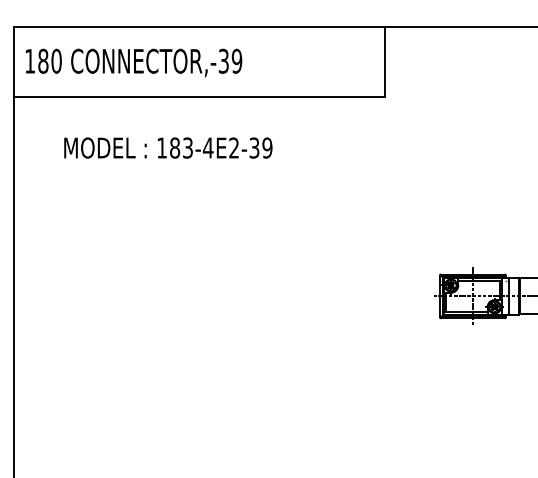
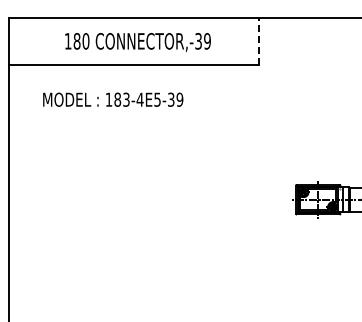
line: (384, 61) -> (258, 41), solid -> dashed
text: (133, 62) -> (137, 42), moved
text: (234, 147) -> (157, 99), 183-4E2-39 -> 183-4E5-39

